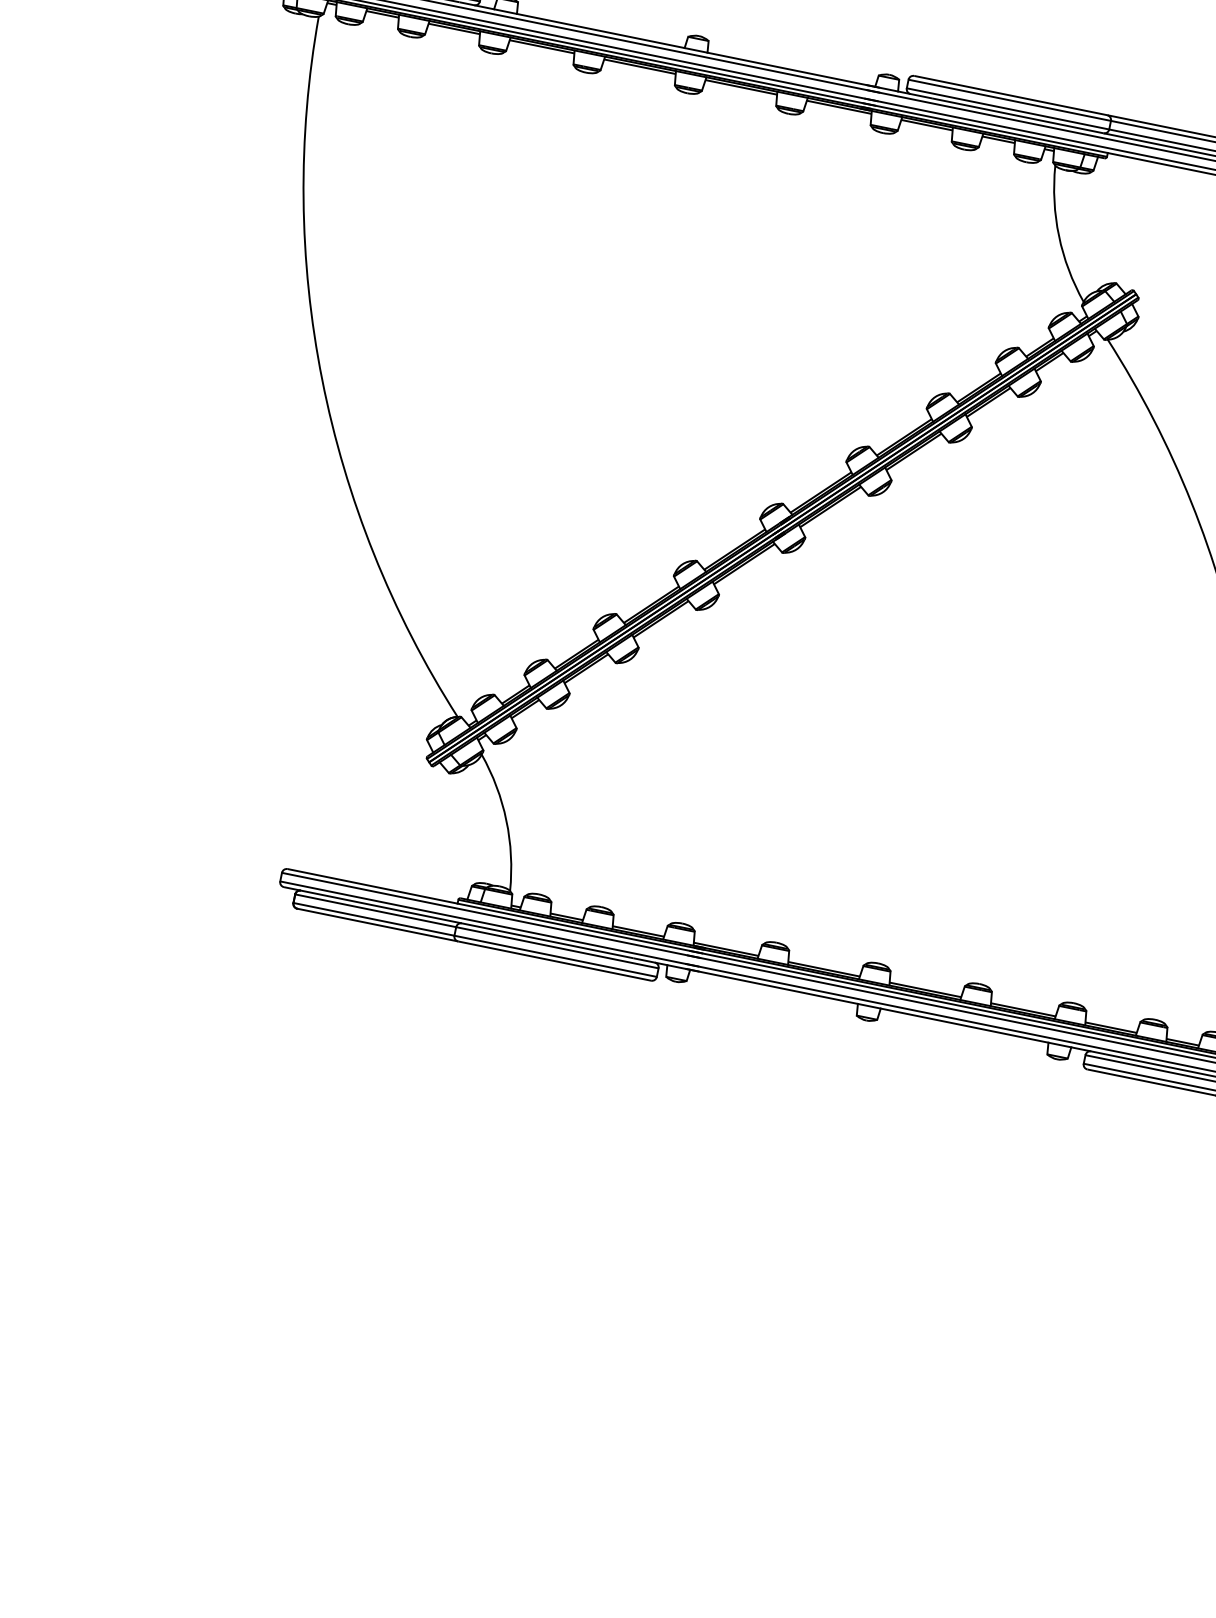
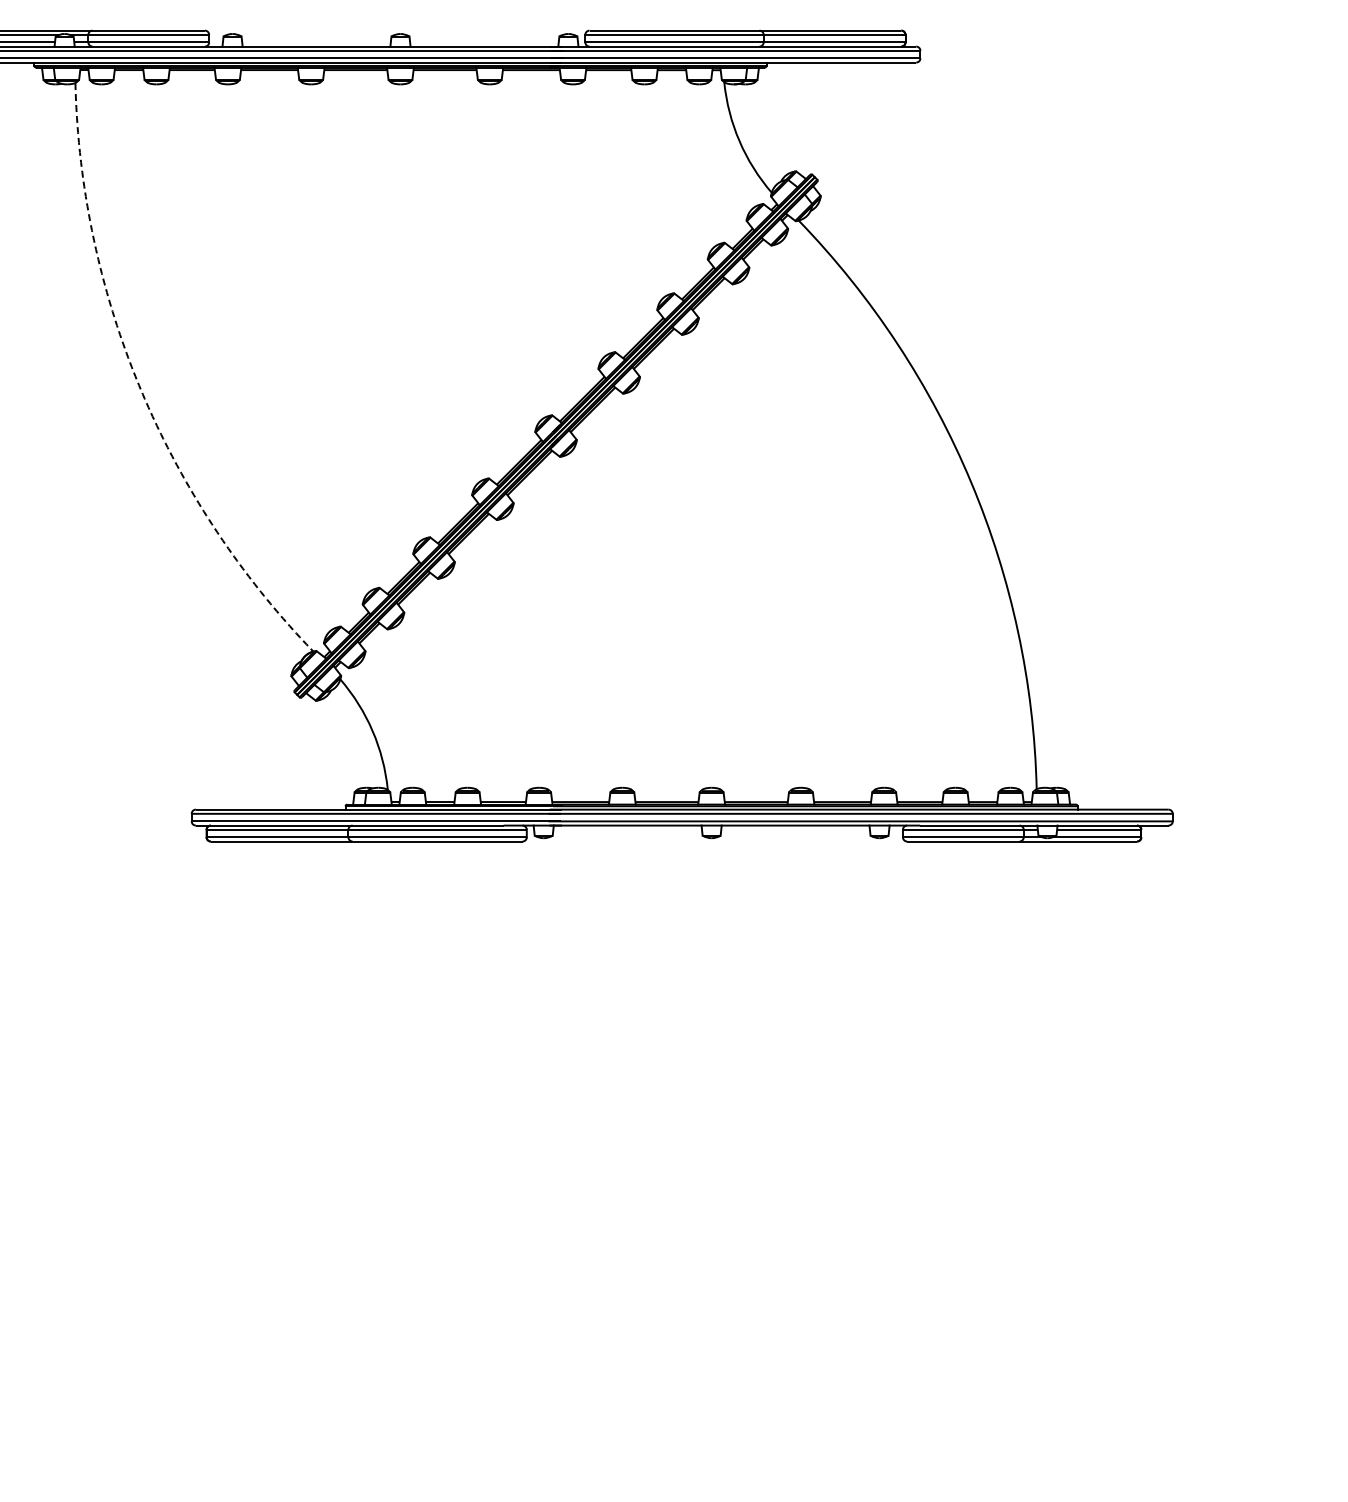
arc: (321, 379) -> (140, 389), solid -> dashed

